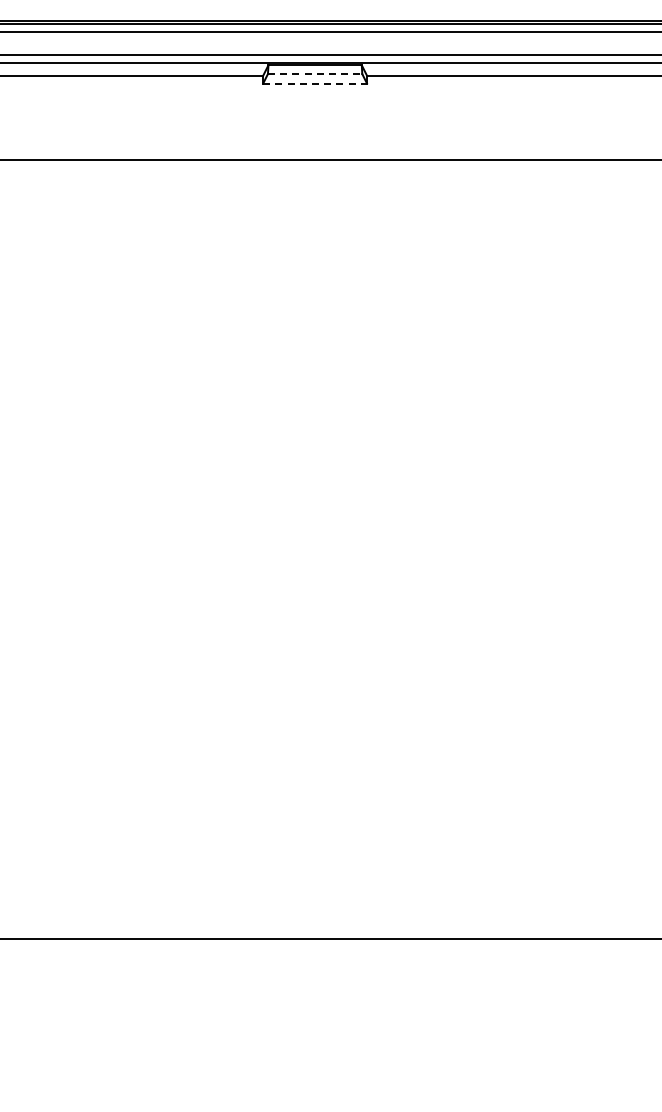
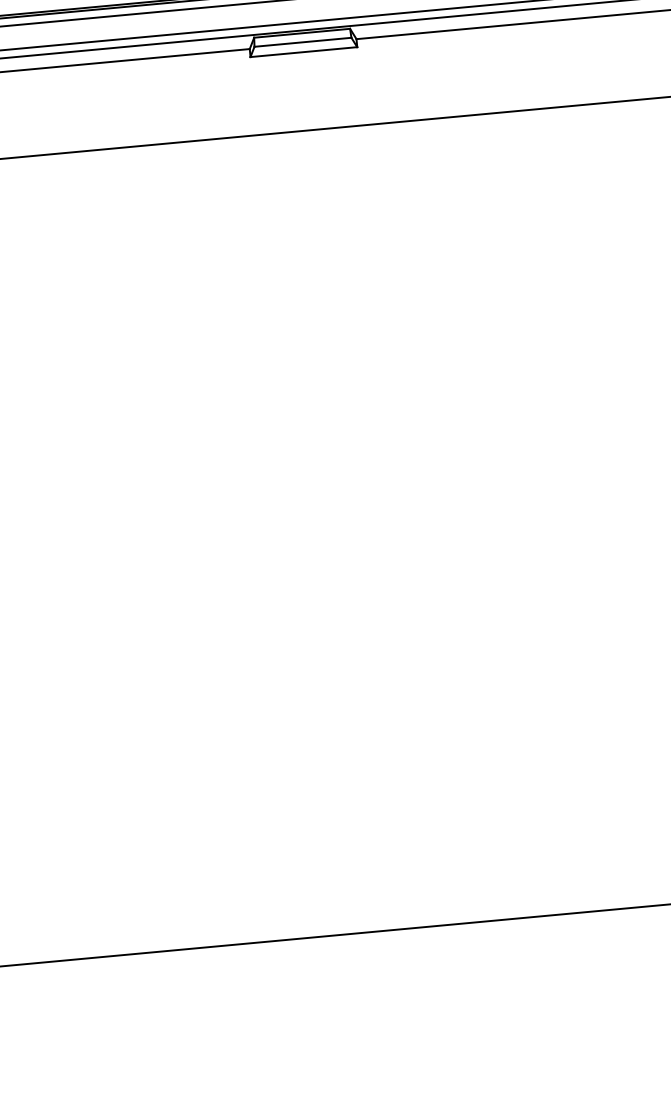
line: (315, 74) -> (303, 42), dashed -> solid
line: (315, 83) -> (304, 51), dashed -> solid

